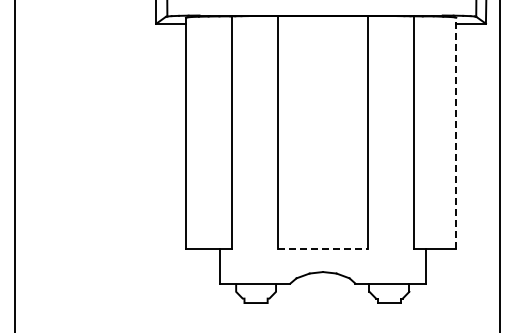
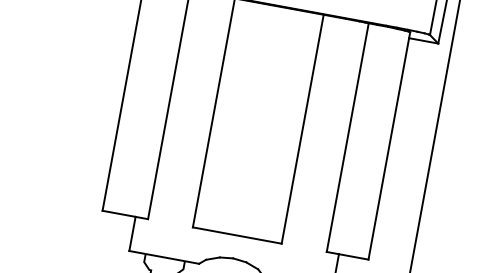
line: (456, 133) -> (389, 146), dashed -> solid
line: (323, 248) -> (237, 235), dashed -> solid

